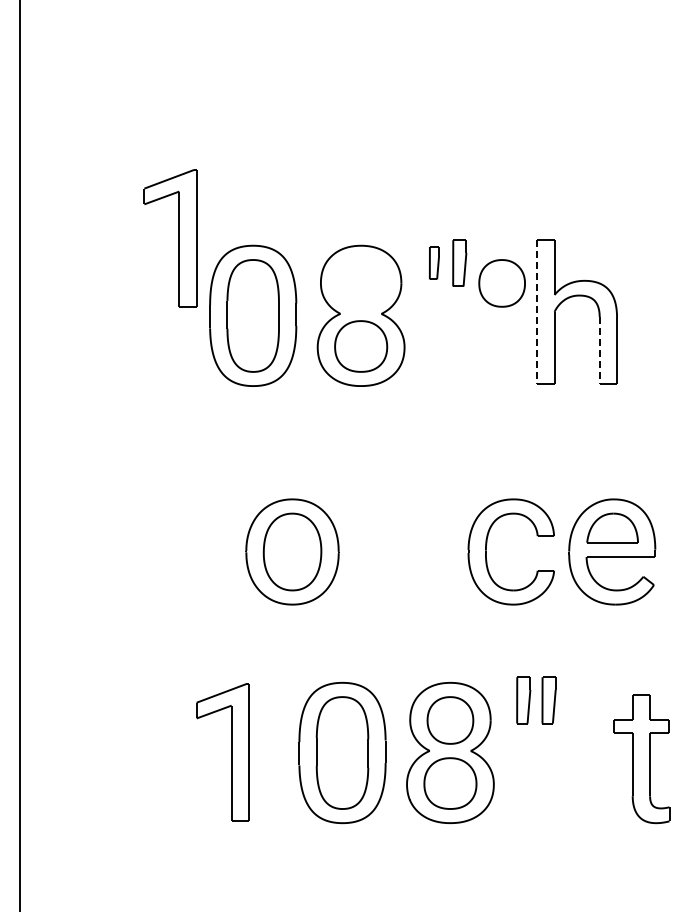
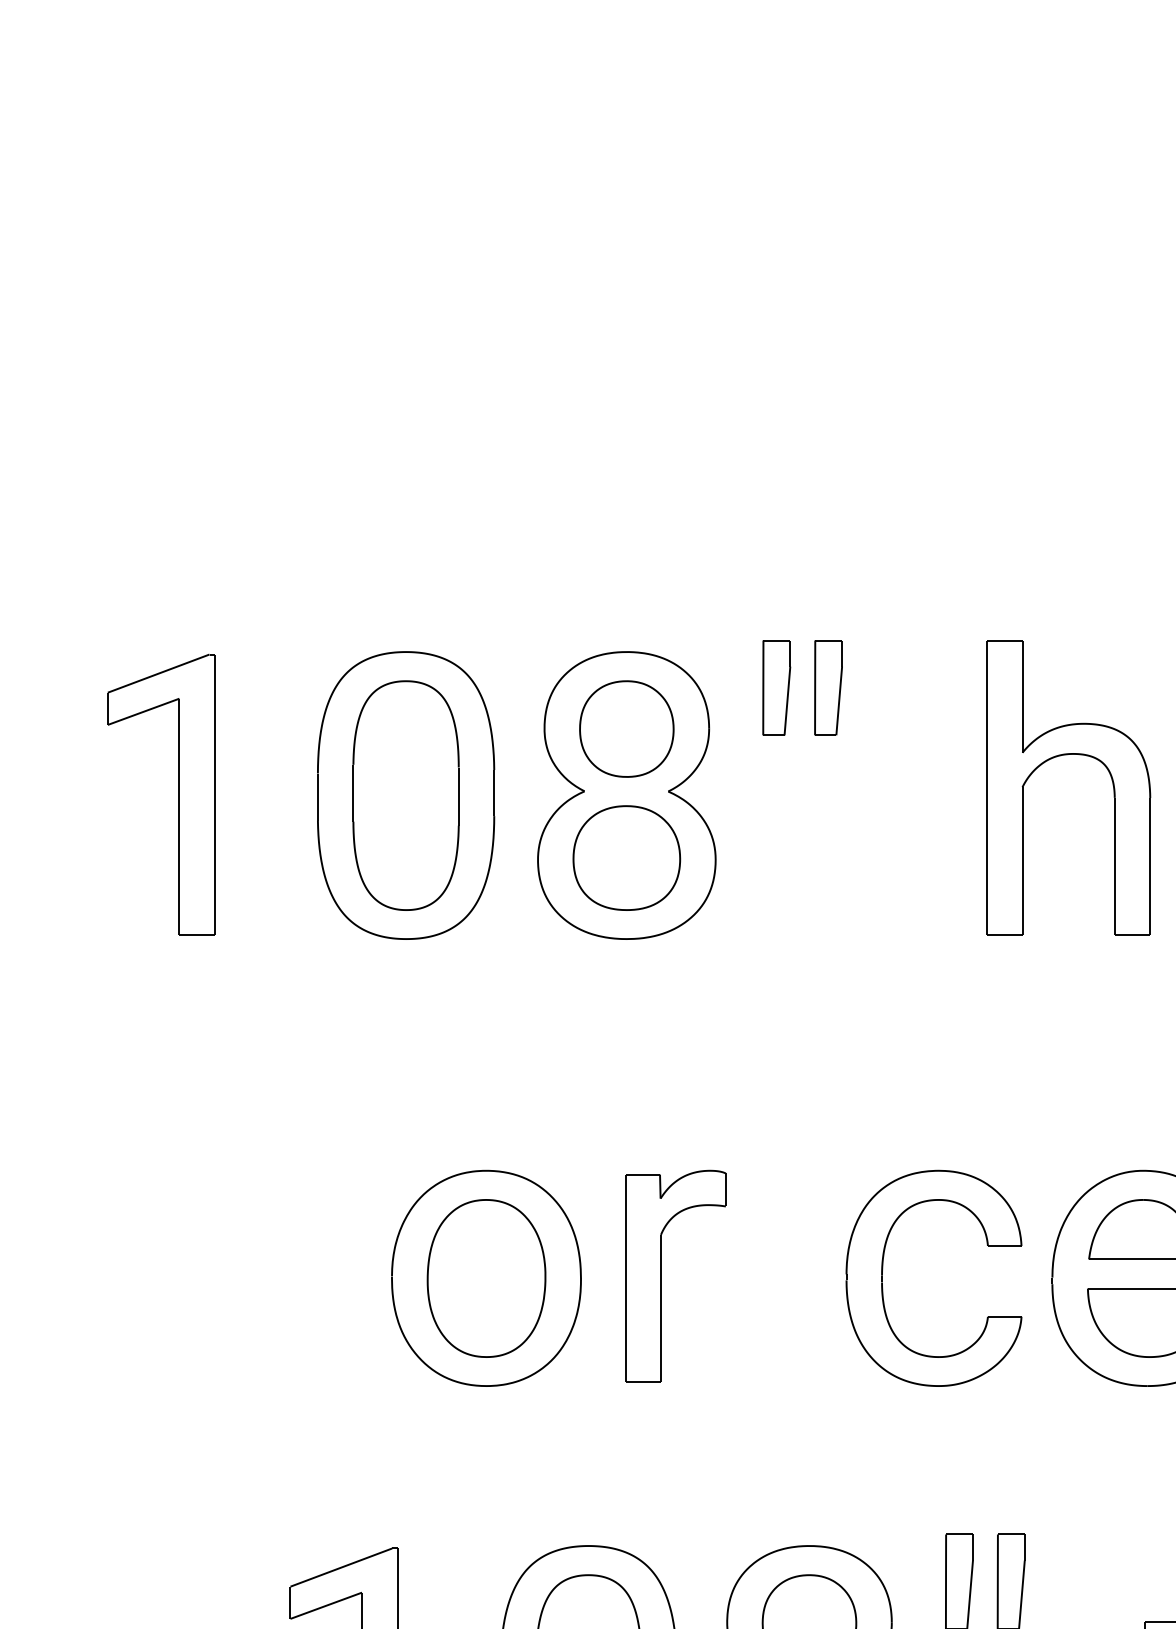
part: (178, 238) -> (177, 794), moved
part: (434, 262) -> (776, 686), size x1.43
part: (501, 283) -> (625, 729), moved
line: (537, 312) -> (987, 788), dashed -> solid
line: (599, 350) -> (1114, 866), dashed -> solid
part: (378, 550) -> (662, 1275), added

